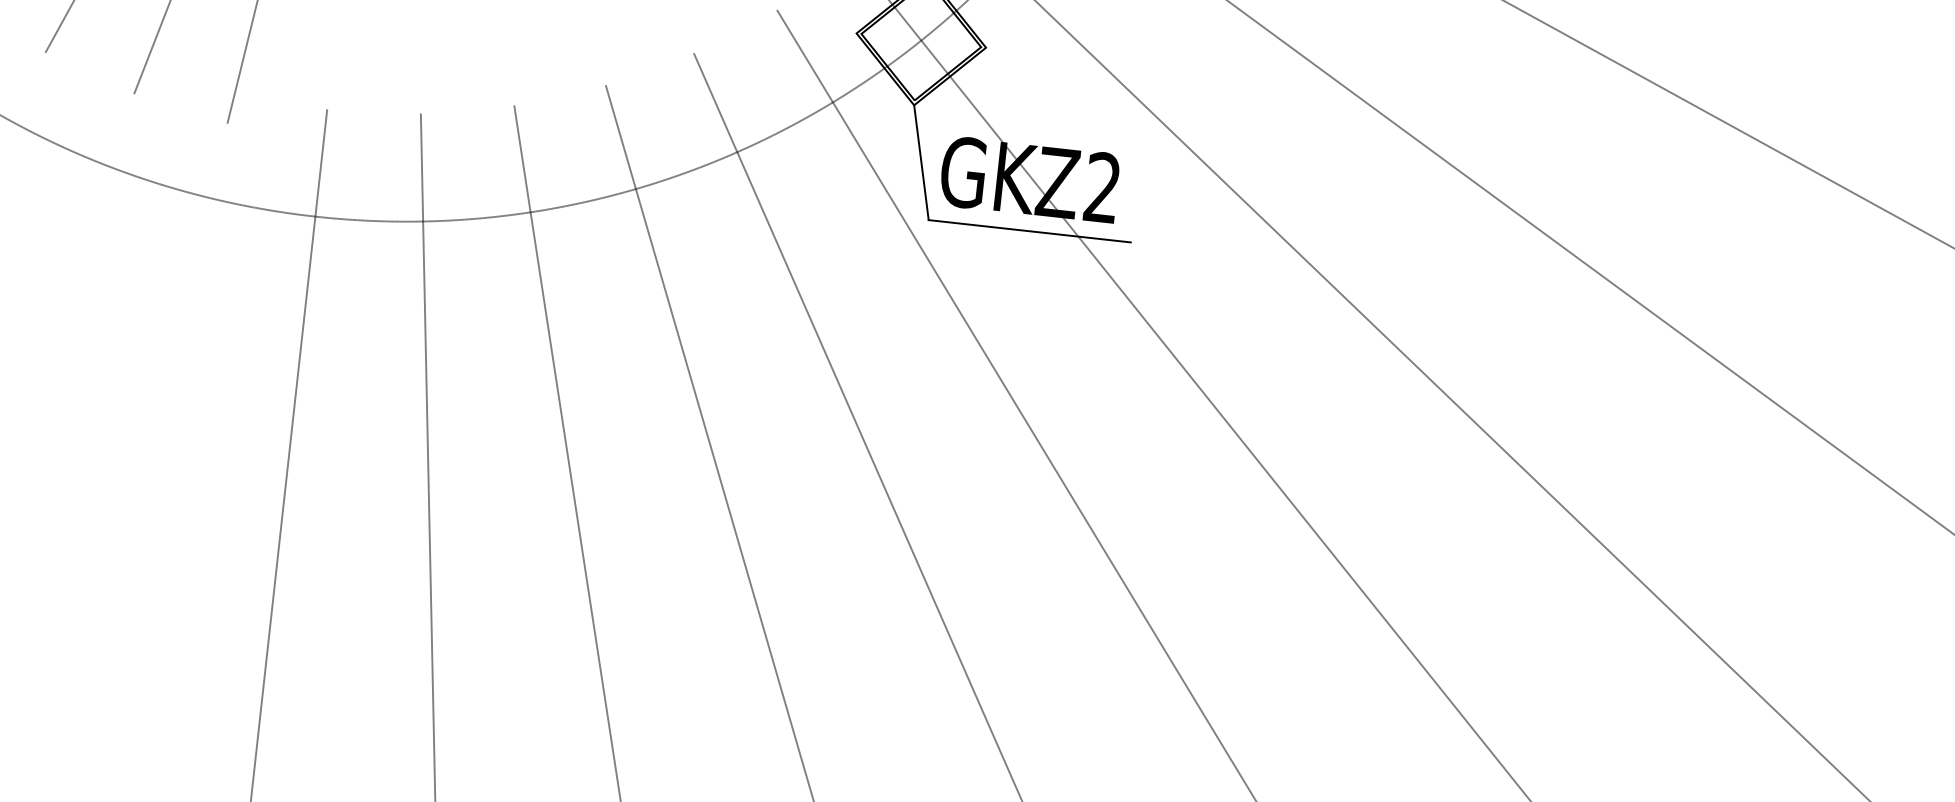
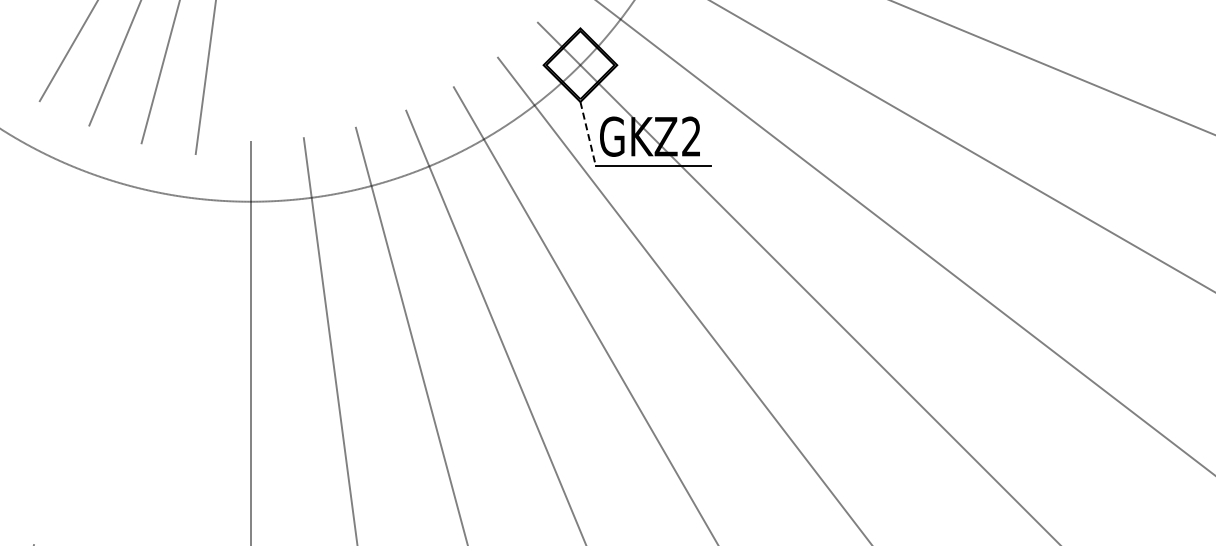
line: (922, 162) -> (588, 133), solid -> dashed

